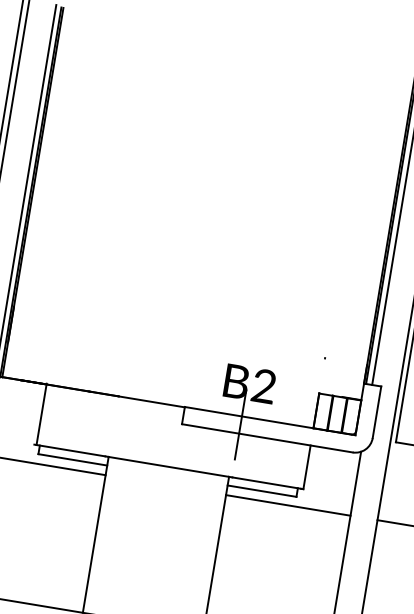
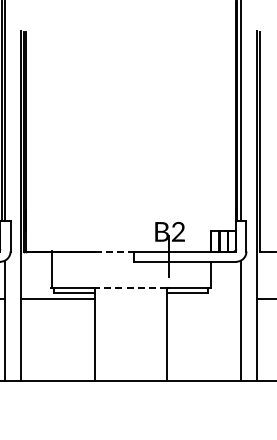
line: (151, 401) -> (114, 251), solid -> dashed
line: (168, 466) -> (130, 287), solid -> dashed
line: (287, 504) -> (203, 298), removed

